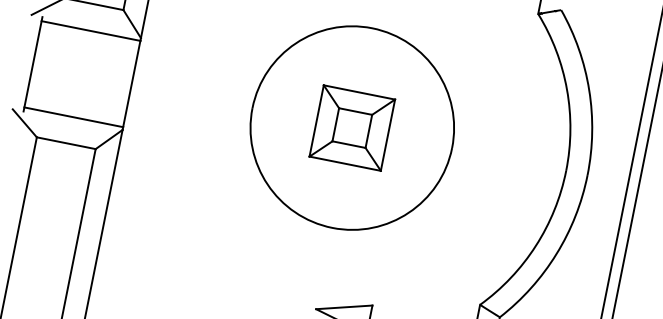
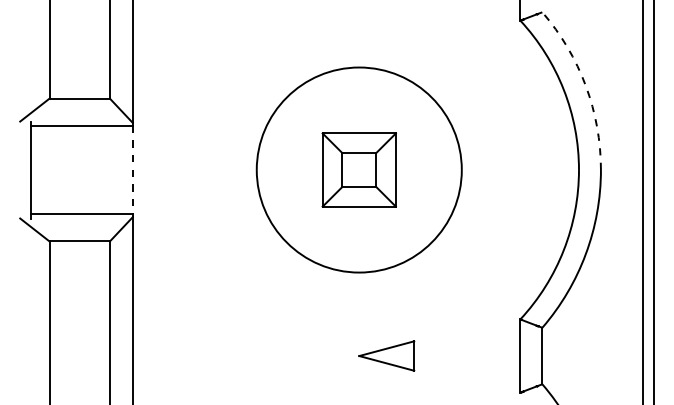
line: (131, 84) -> (132, 170), solid -> dashed
arc: (588, 89) -> (585, 85), solid -> dashed

